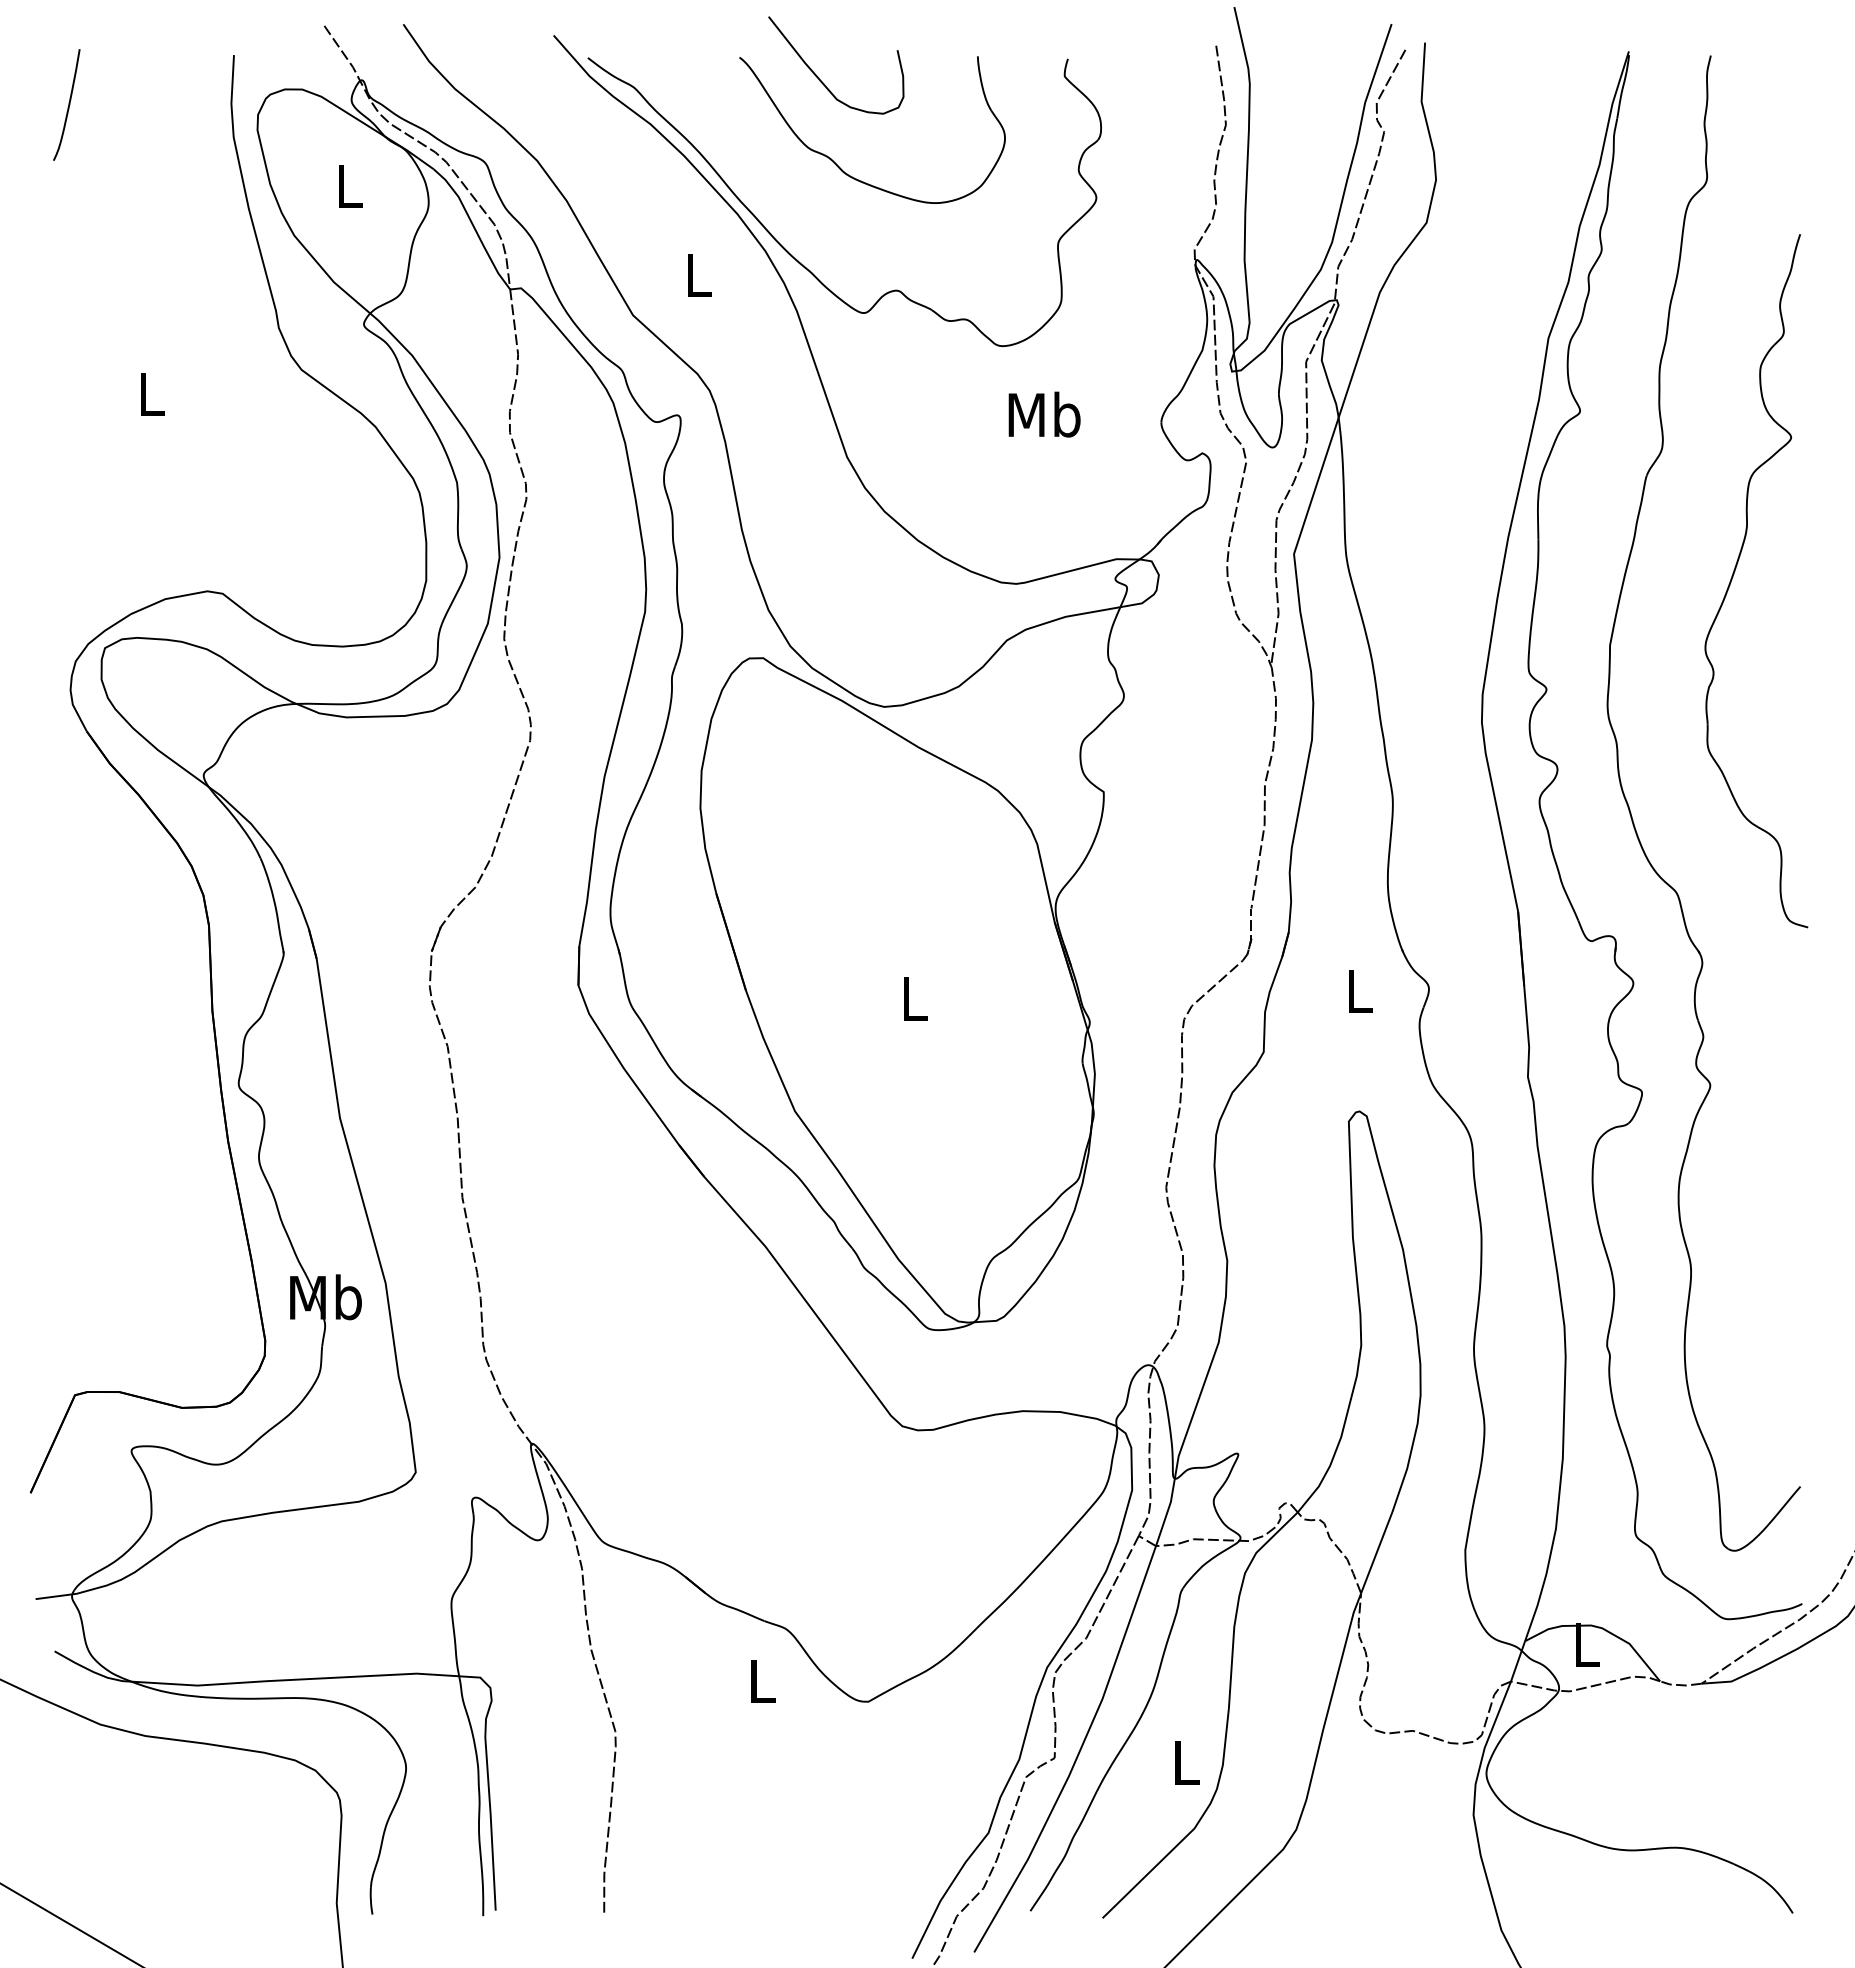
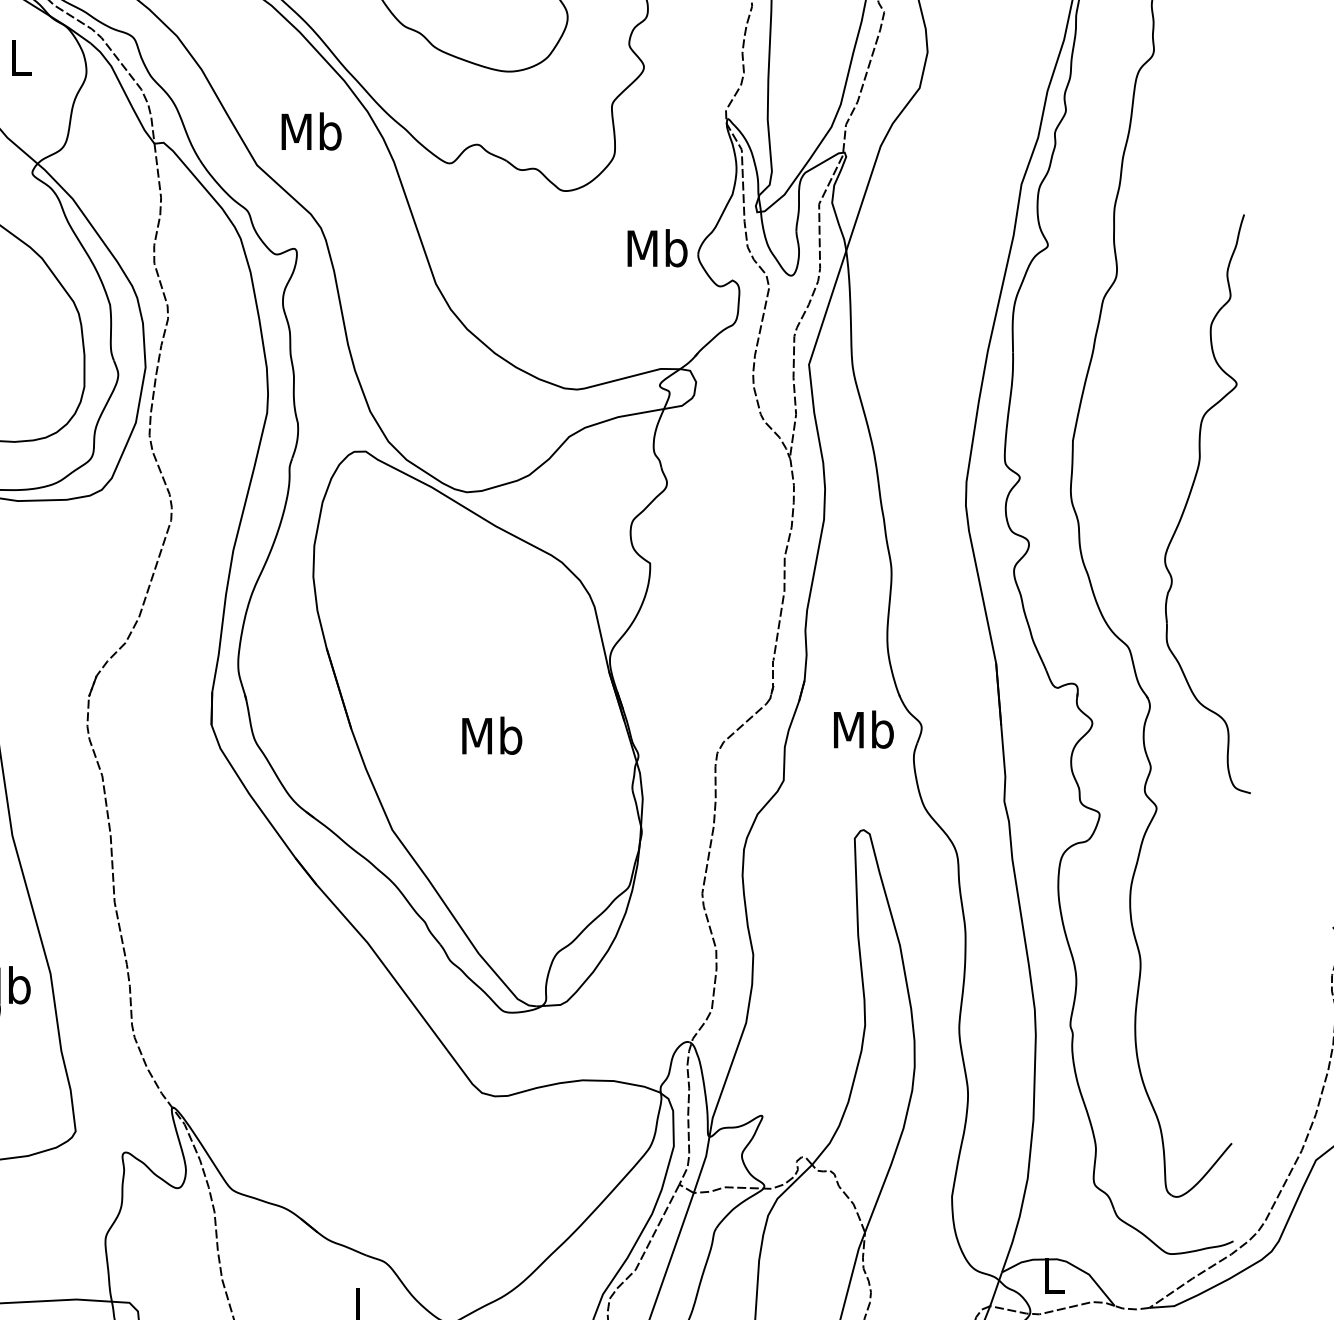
text: (698, 274) -> (311, 131), L -> Mb
text: (1044, 414) -> (657, 248), moved
part: (1734, 574) -> (1189, 498), moved
text: (1359, 991) -> (863, 729), L -> Mb
text: (914, 998) -> (492, 735), L -> Mb

